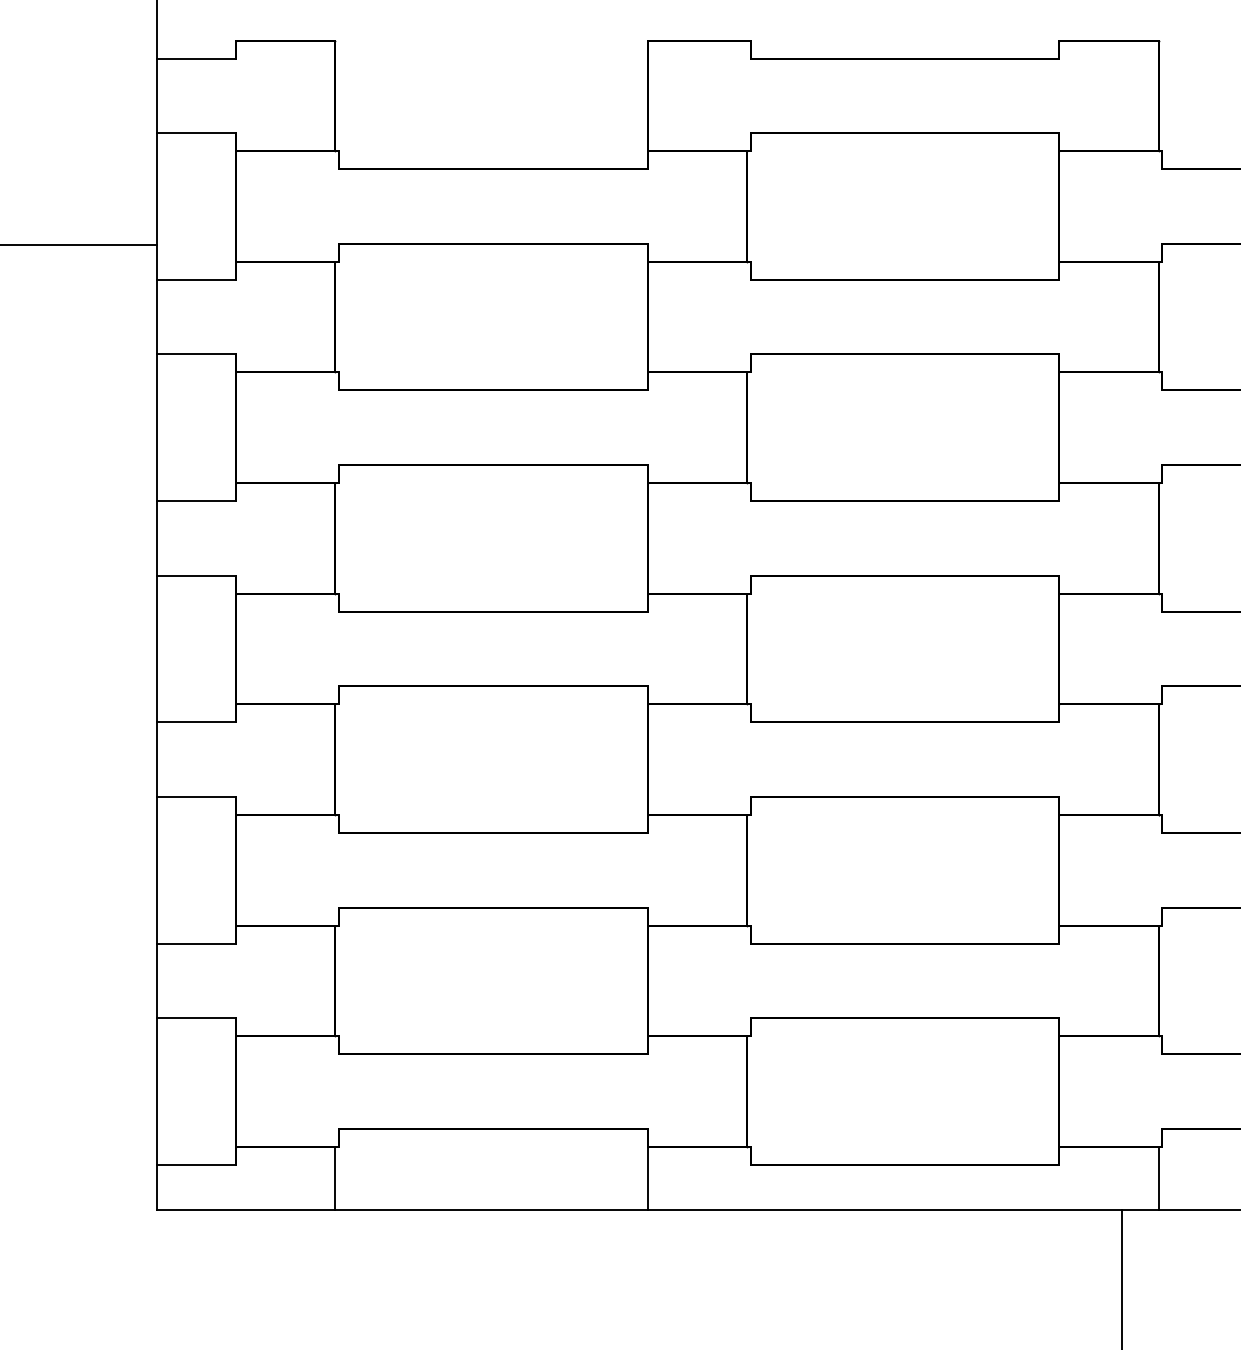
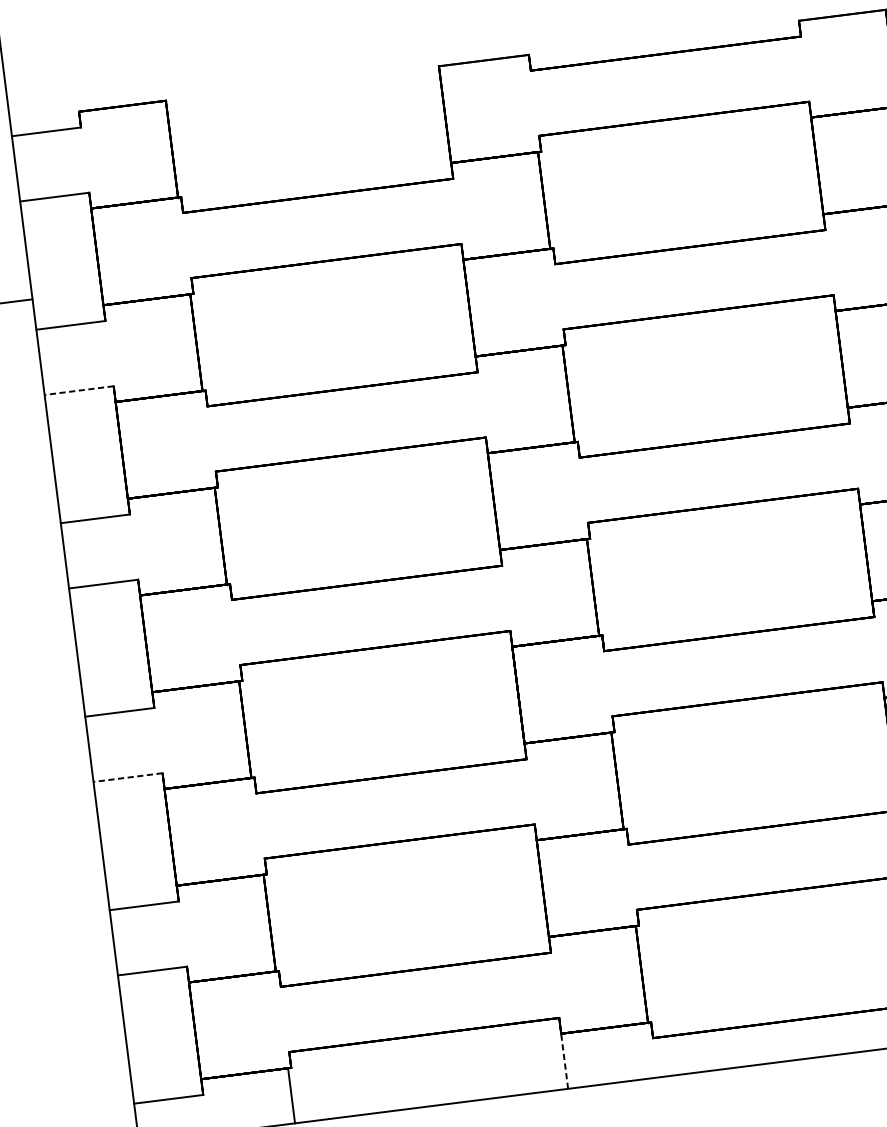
line: (195, 354) -> (78, 390), solid -> dashed
line: (195, 797) -> (127, 778), solid -> dashed
line: (647, 1178) -> (564, 1061), solid -> dashed

